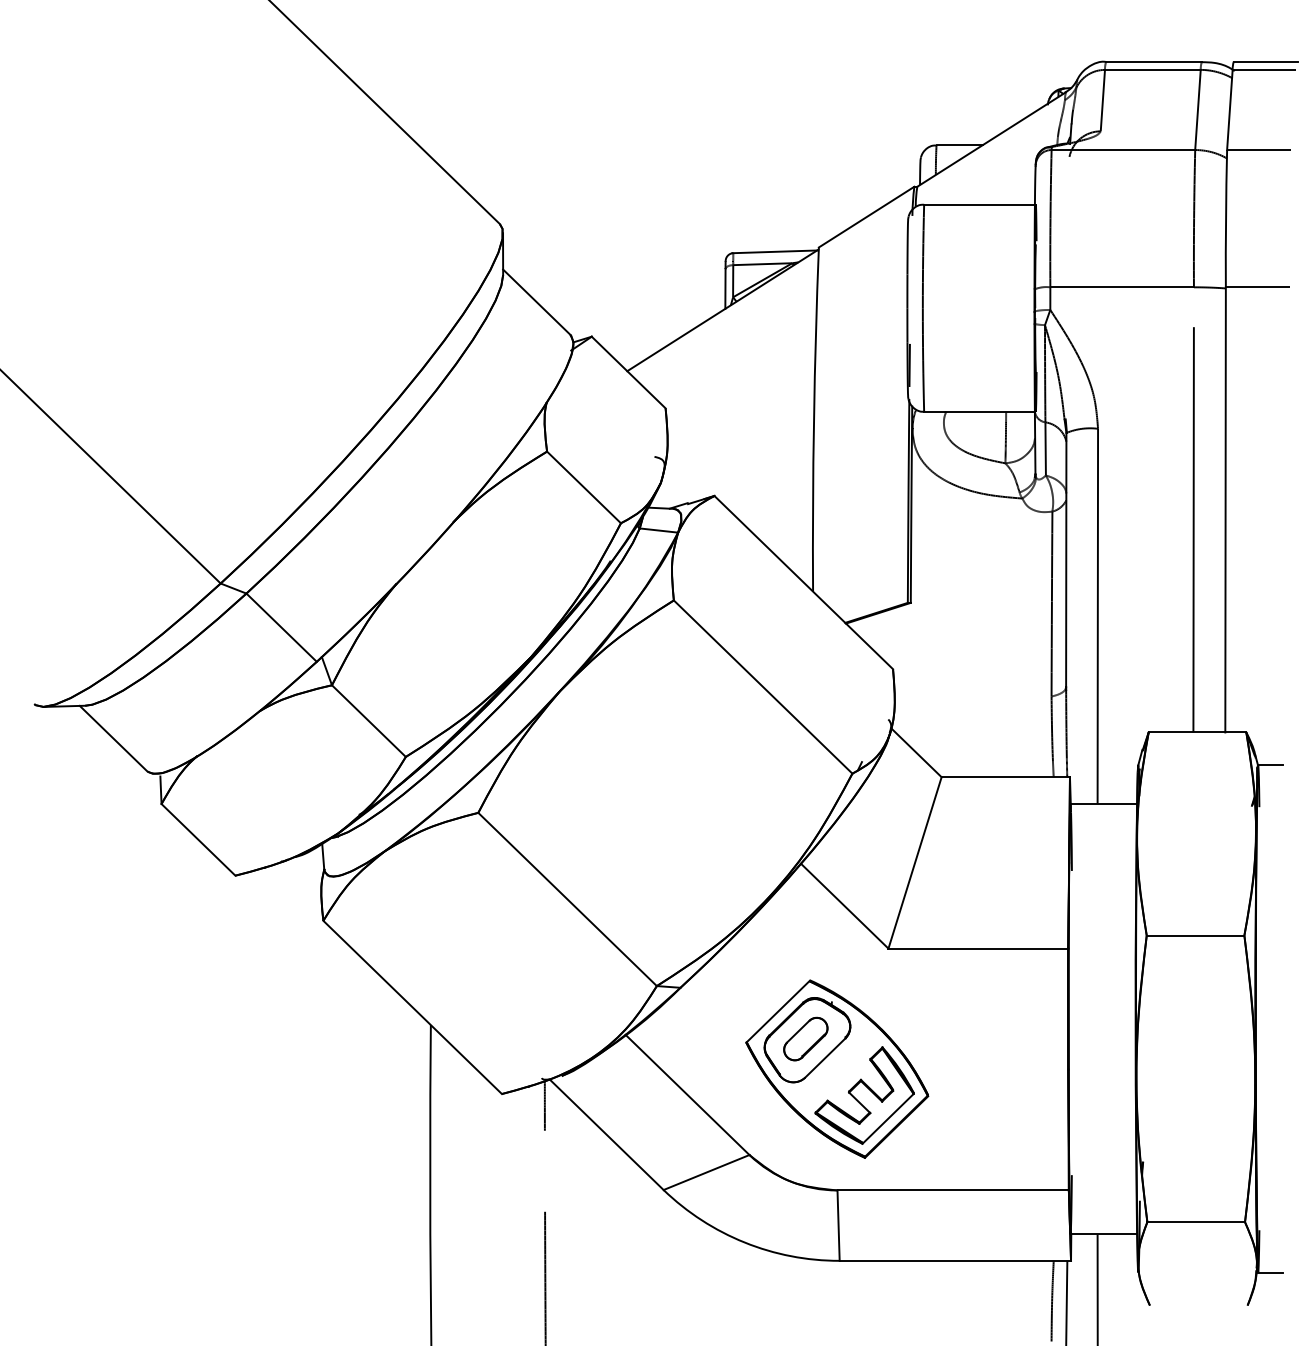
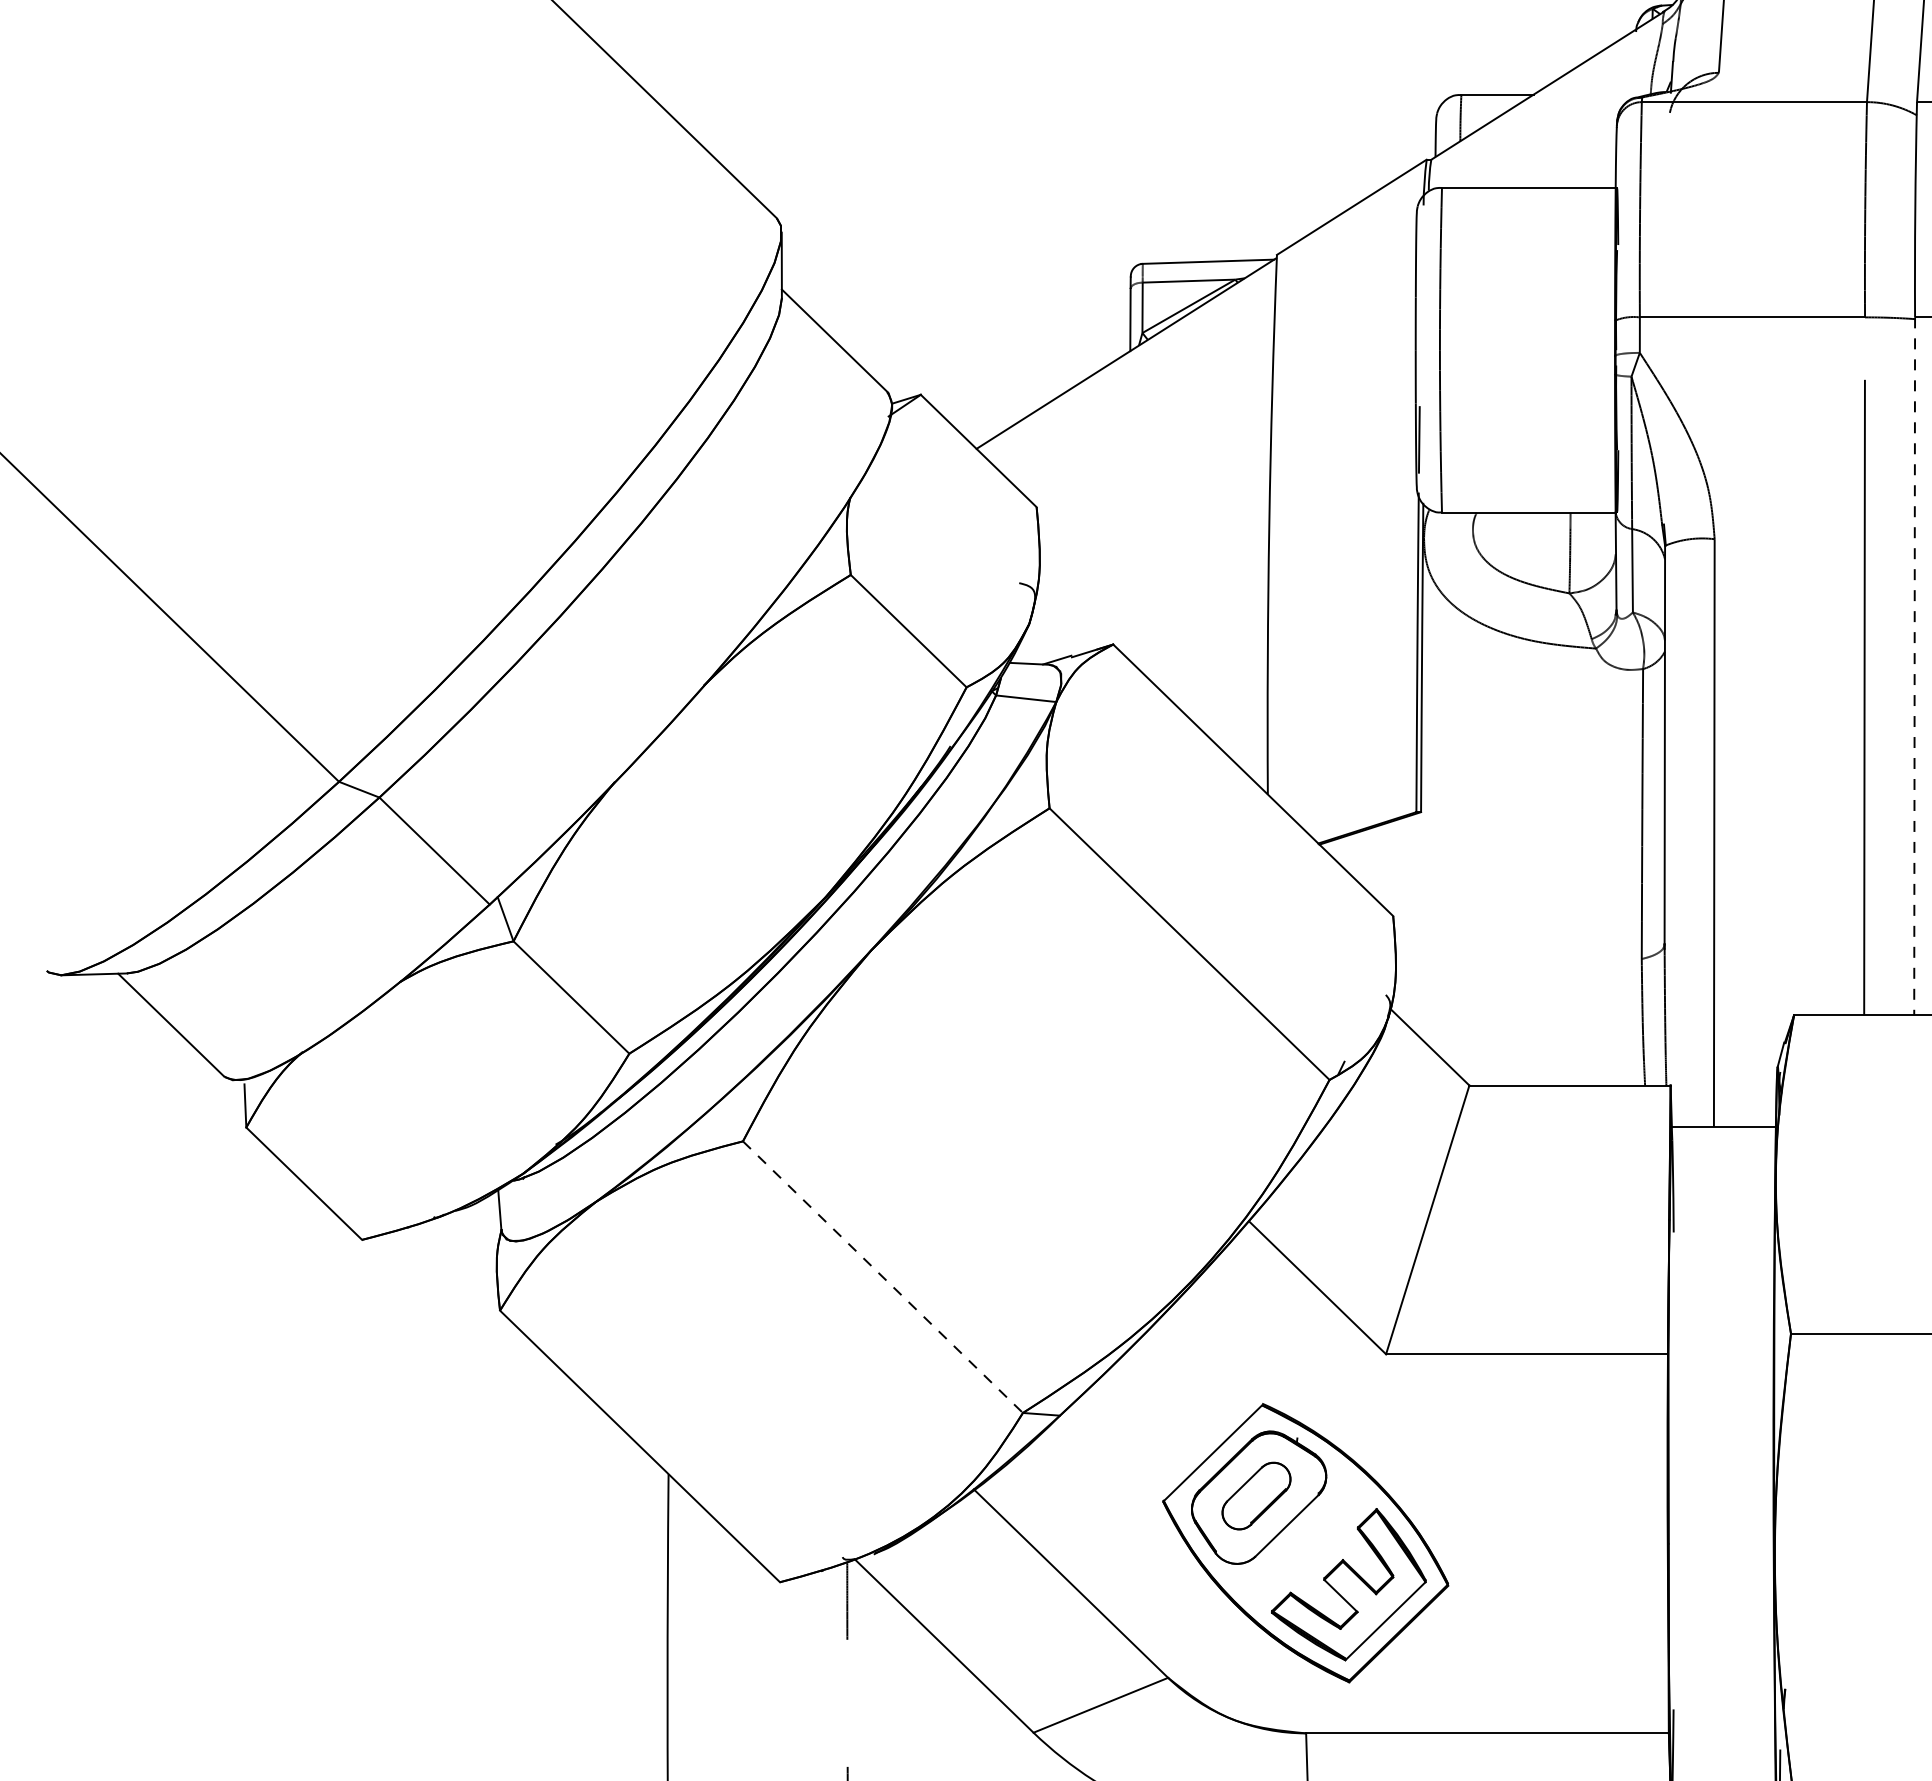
line: (1225, 509) -> (1914, 665), solid -> dashed
line: (567, 899) -> (882, 1277), solid -> dashed

